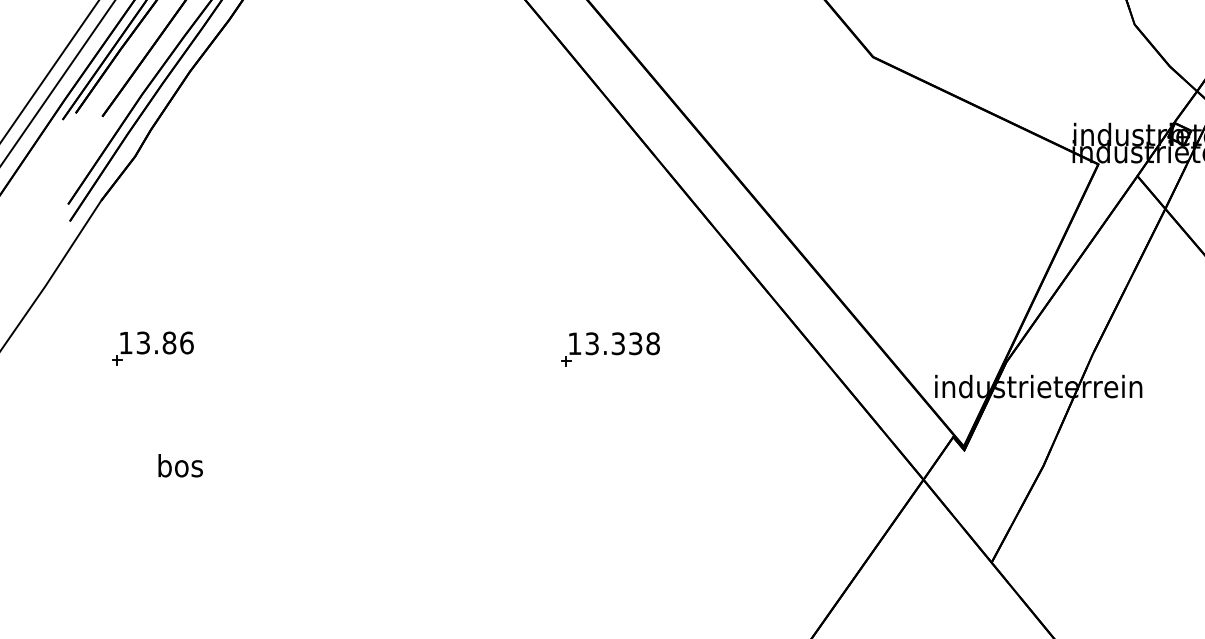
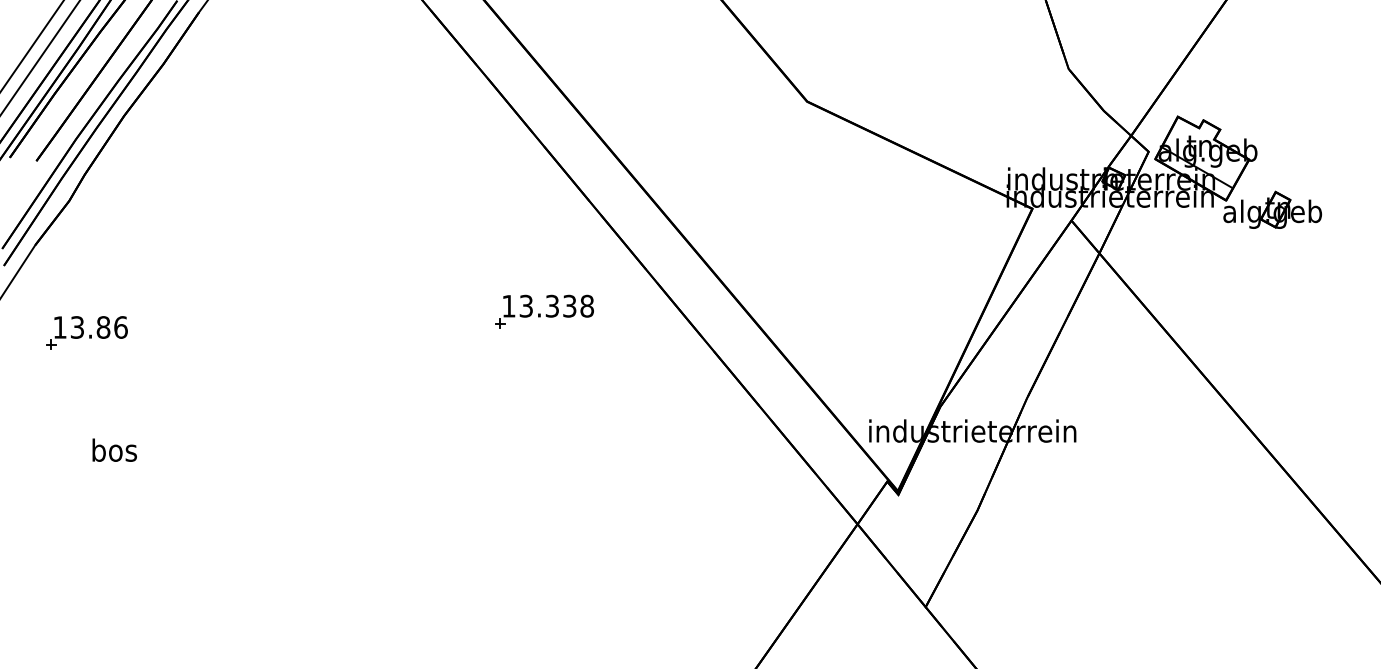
part: (152, 348) -> (86, 332), moved
part: (610, 349) -> (544, 311), moved
text: (180, 465) -> (114, 449), moved

